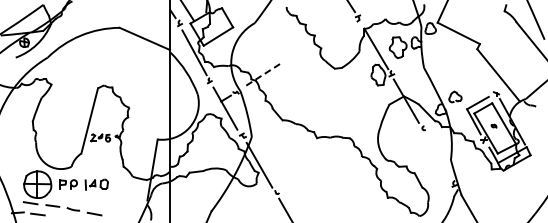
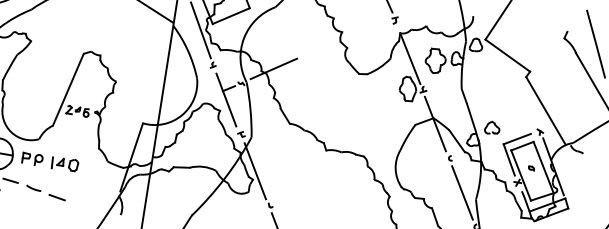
line: (261, 75) -> (273, 68), dashed -> solid
line: (438, 155) -> (462, 192), added

